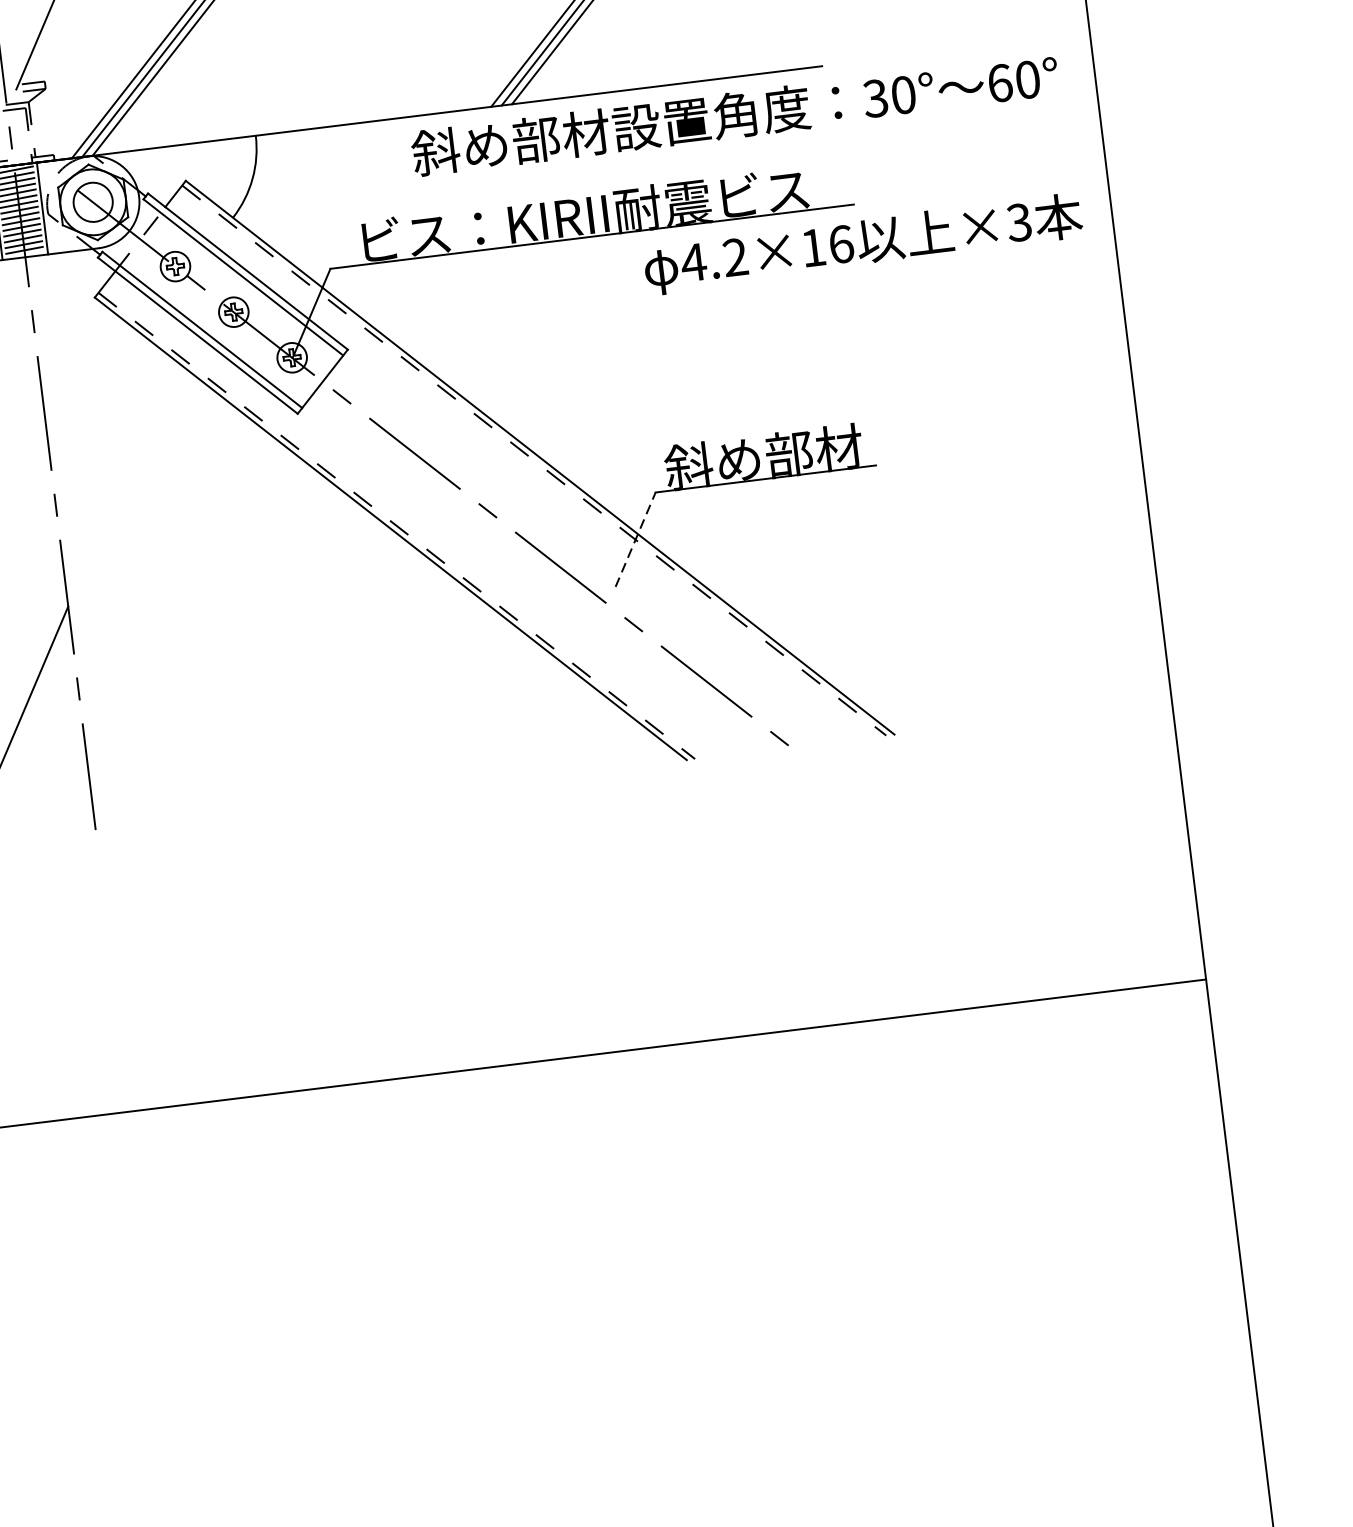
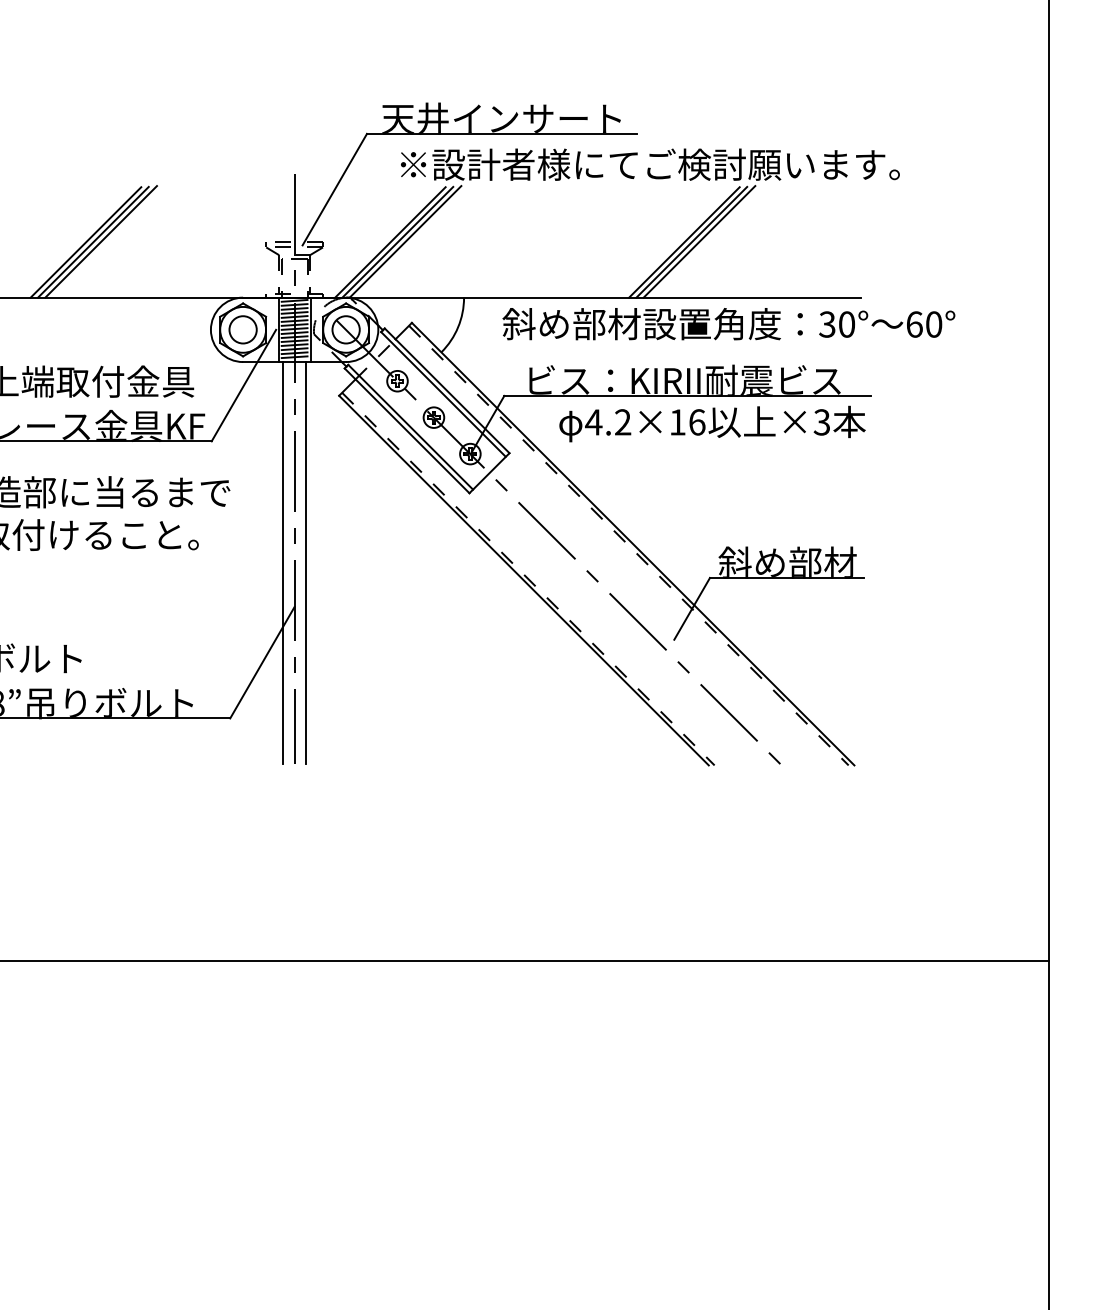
text: (734, 115) -> (728, 324), moved
text: (863, 243) -> (712, 423), moved
line: (636, 539) -> (692, 608), dashed -> solid
line: (77, 541) -> (306, 562), added
line: (44, 545) -> (283, 562), added

